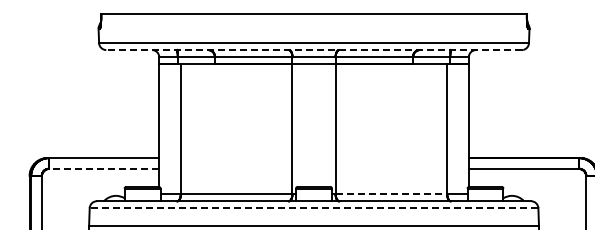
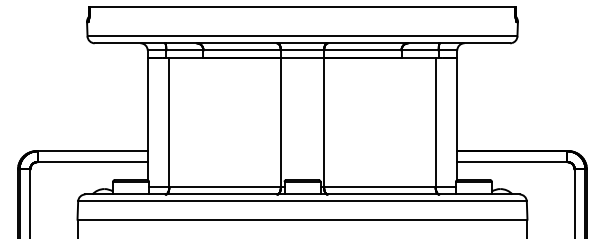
line: (314, 50) -> (302, 43), dashed -> solid
line: (104, 169) -> (92, 162), dashed -> solid
line: (391, 194) -> (379, 187), dashed -> solid
line: (314, 208) -> (302, 201), dashed -> solid

